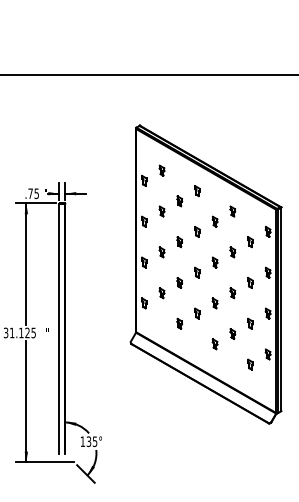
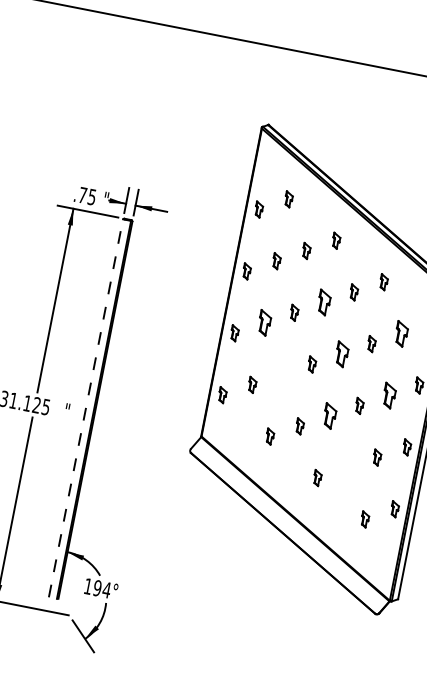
part: (197, 231) -> (324, 302), size x1.6
part: (250, 241) -> (401, 333), size x1.6
part: (161, 252) -> (263, 323), size x1.6
part: (214, 262) -> (340, 354), size x1.6
part: (179, 282) -> (281, 374), removed
part: (250, 282) -> (389, 395), size x1.6
part: (214, 303) -> (328, 416), size x1.6
line: (59, 328) -> (86, 408), solid -> dashed
part: (232, 333) -> (347, 467), removed
text: (91, 441) -> (101, 588), 135° -> 194°

